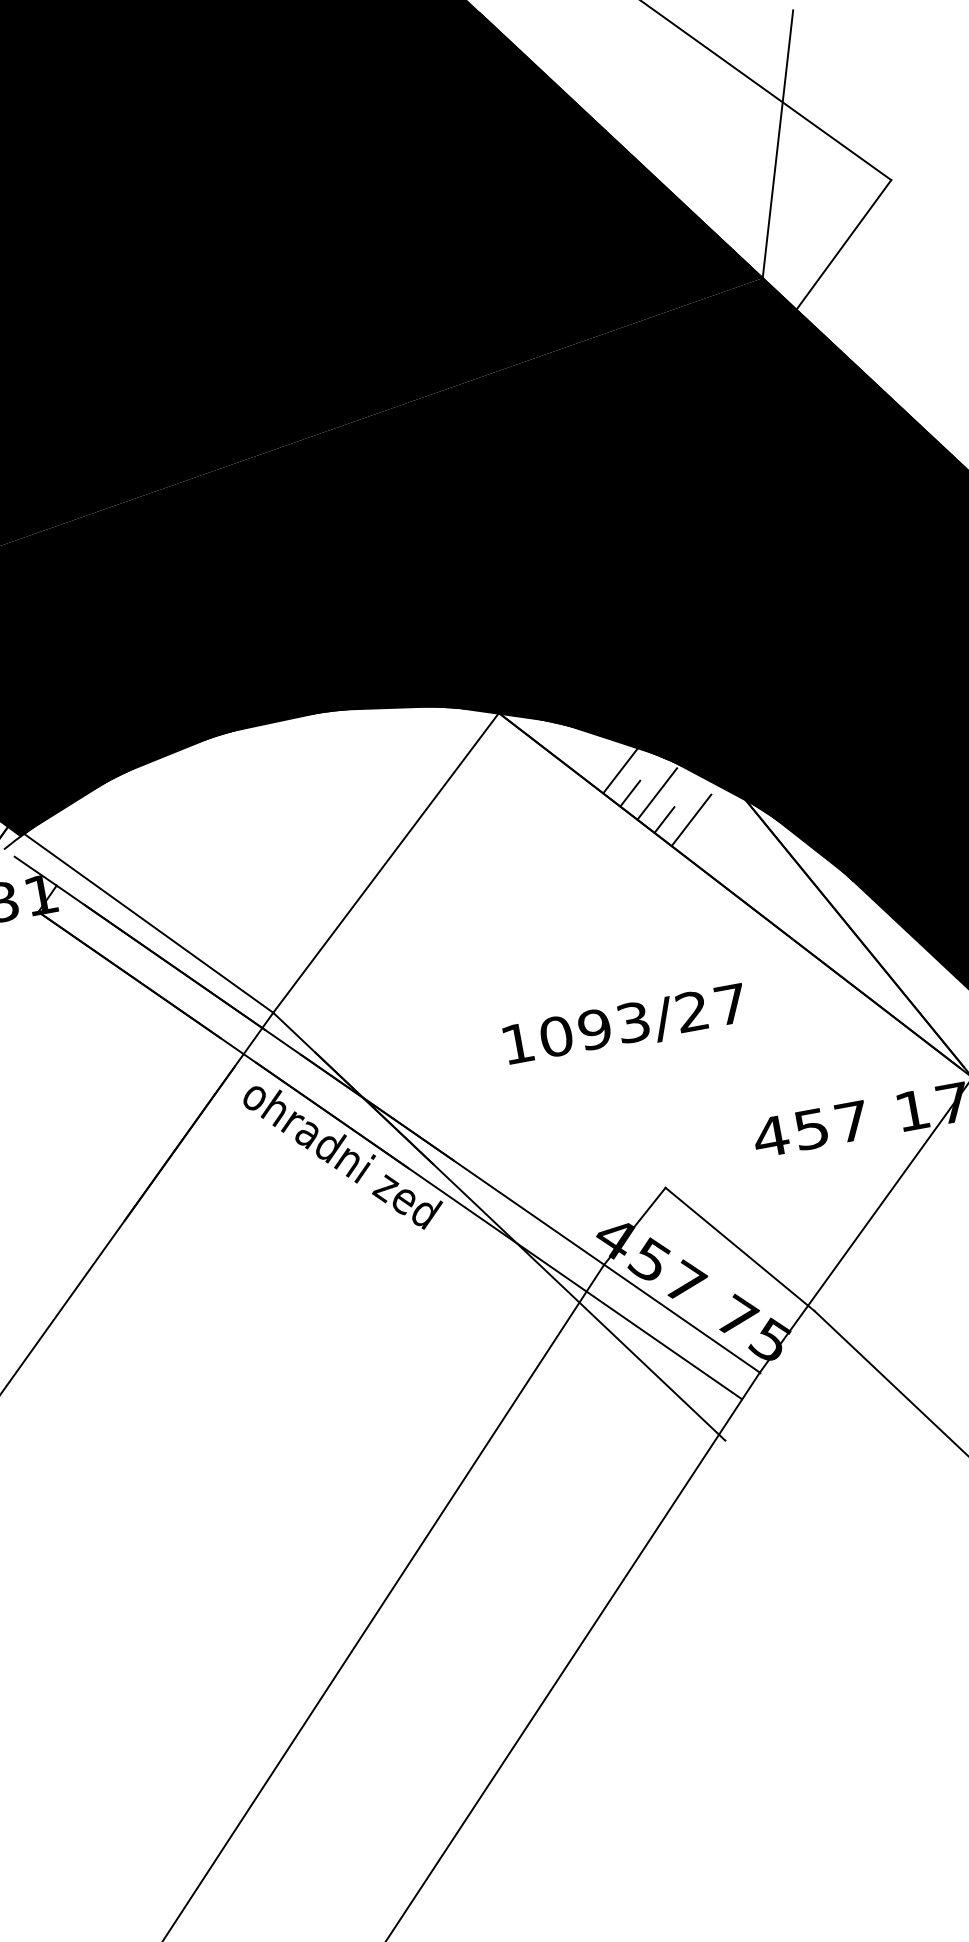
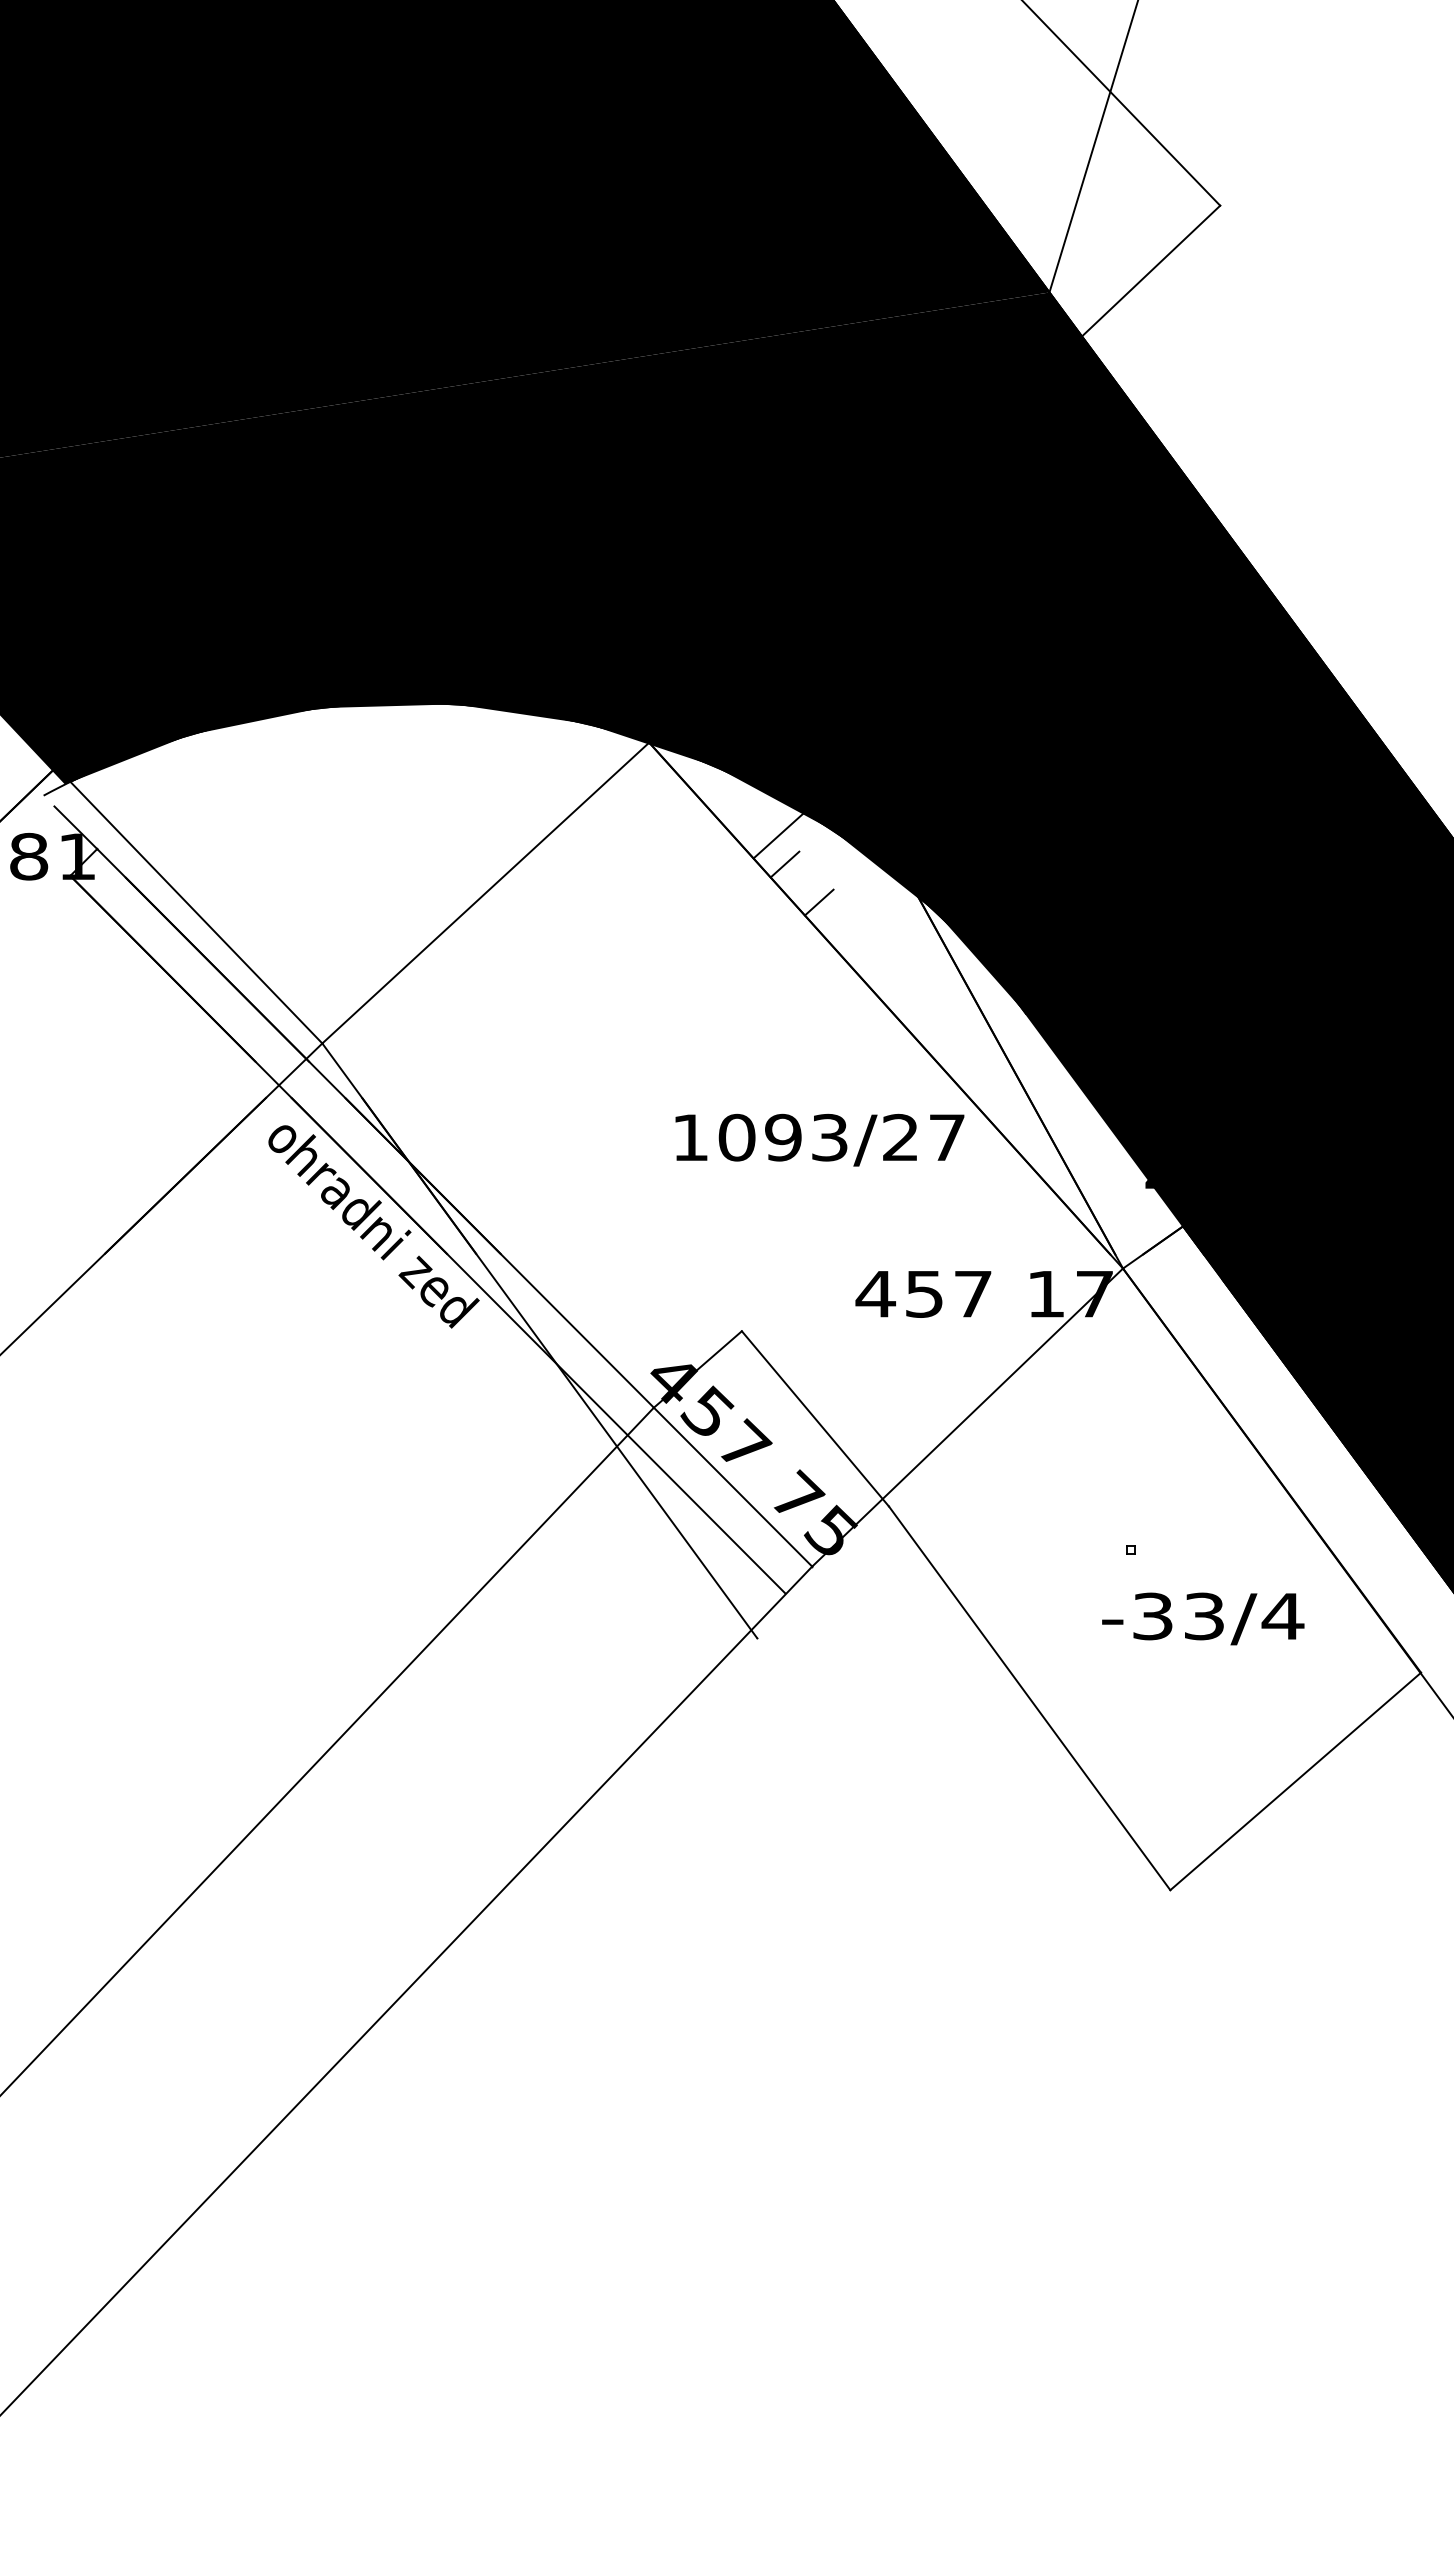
line: (656, 793) -> (815, 870), removed
line: (691, 820) -> (850, 908), removed
text: (625, 1025) -> (819, 1139), moved

